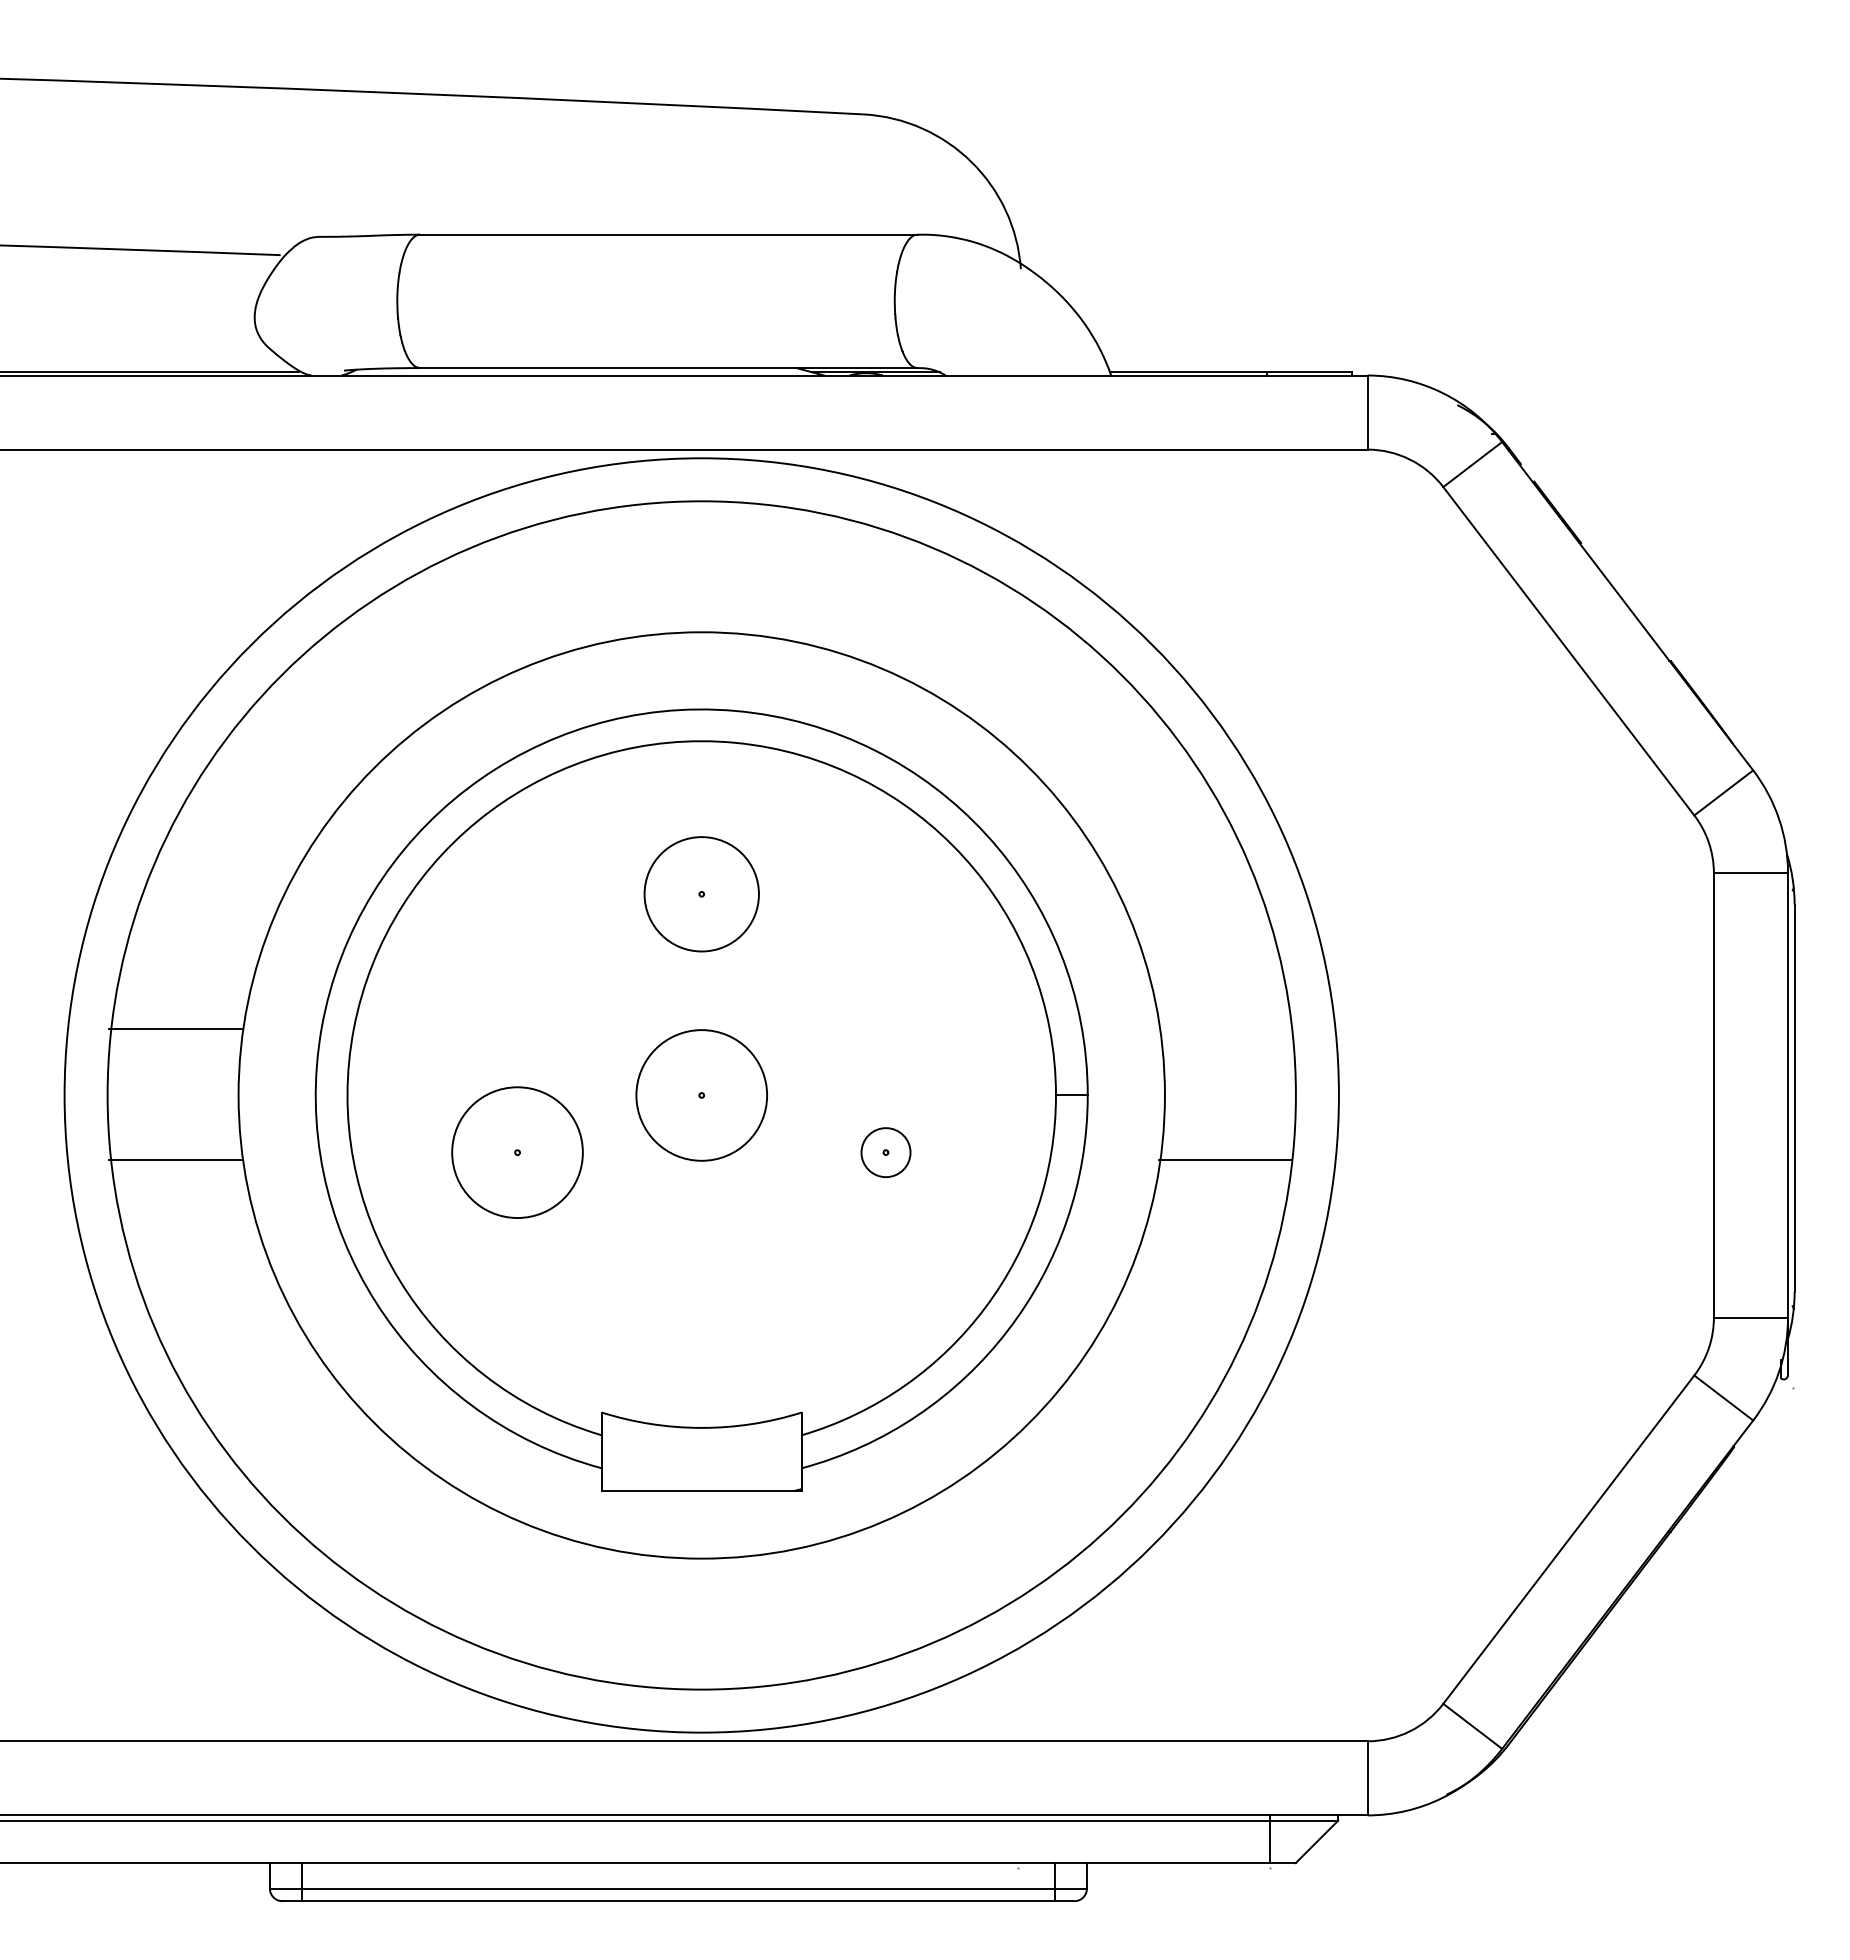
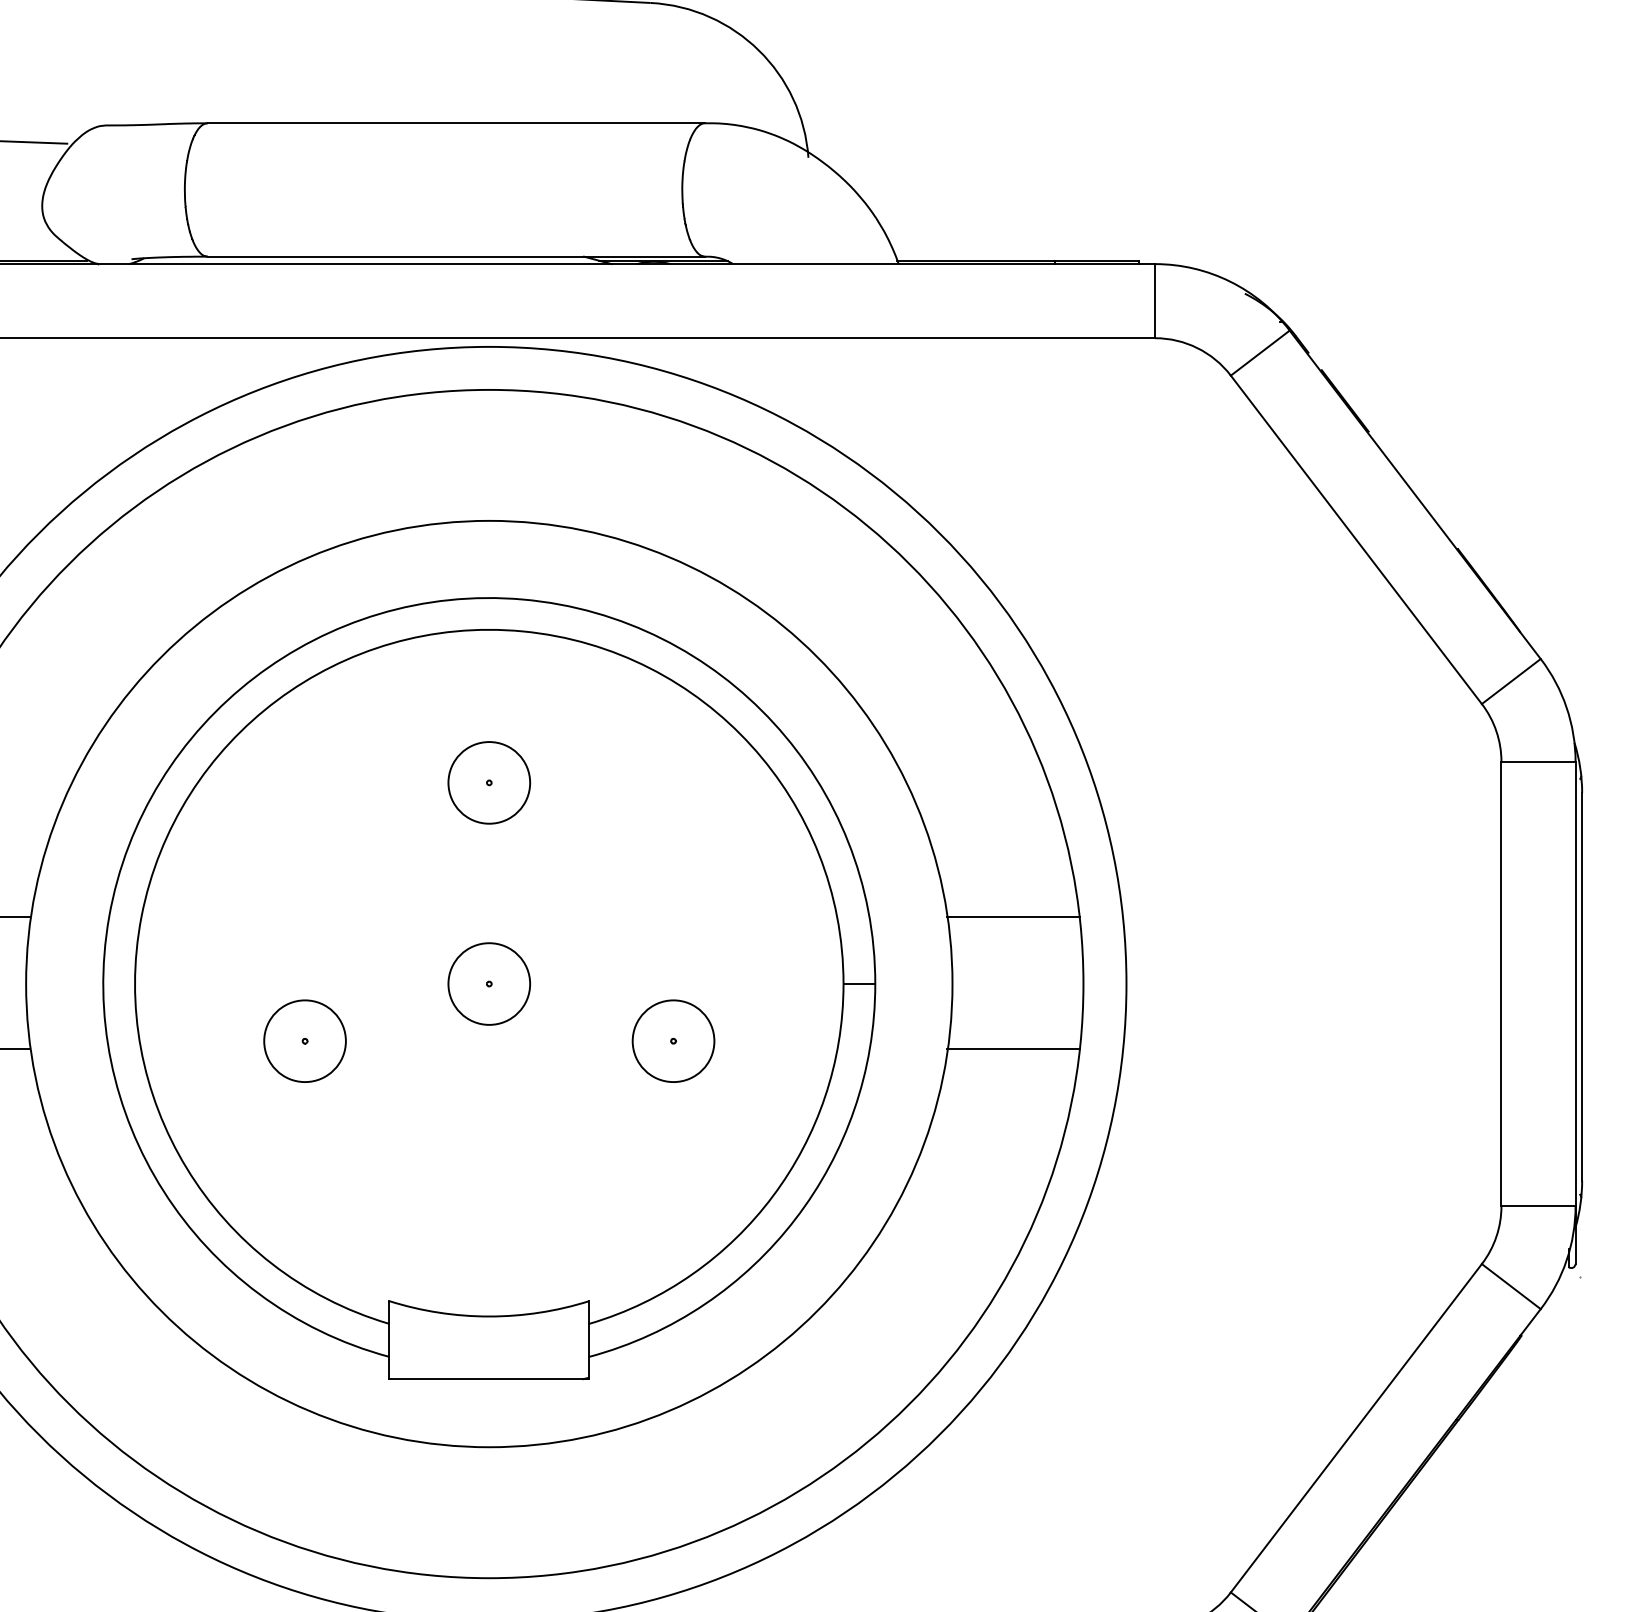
circle: (701, 894) -> (489, 783), size x0.71
line: (1225, 1028) -> (1013, 917), added
circle: (701, 1095) -> (489, 984), size x0.62
circle: (517, 1152) -> (305, 1041), size x0.62
circle: (885, 1152) -> (673, 1041), size x1.67

